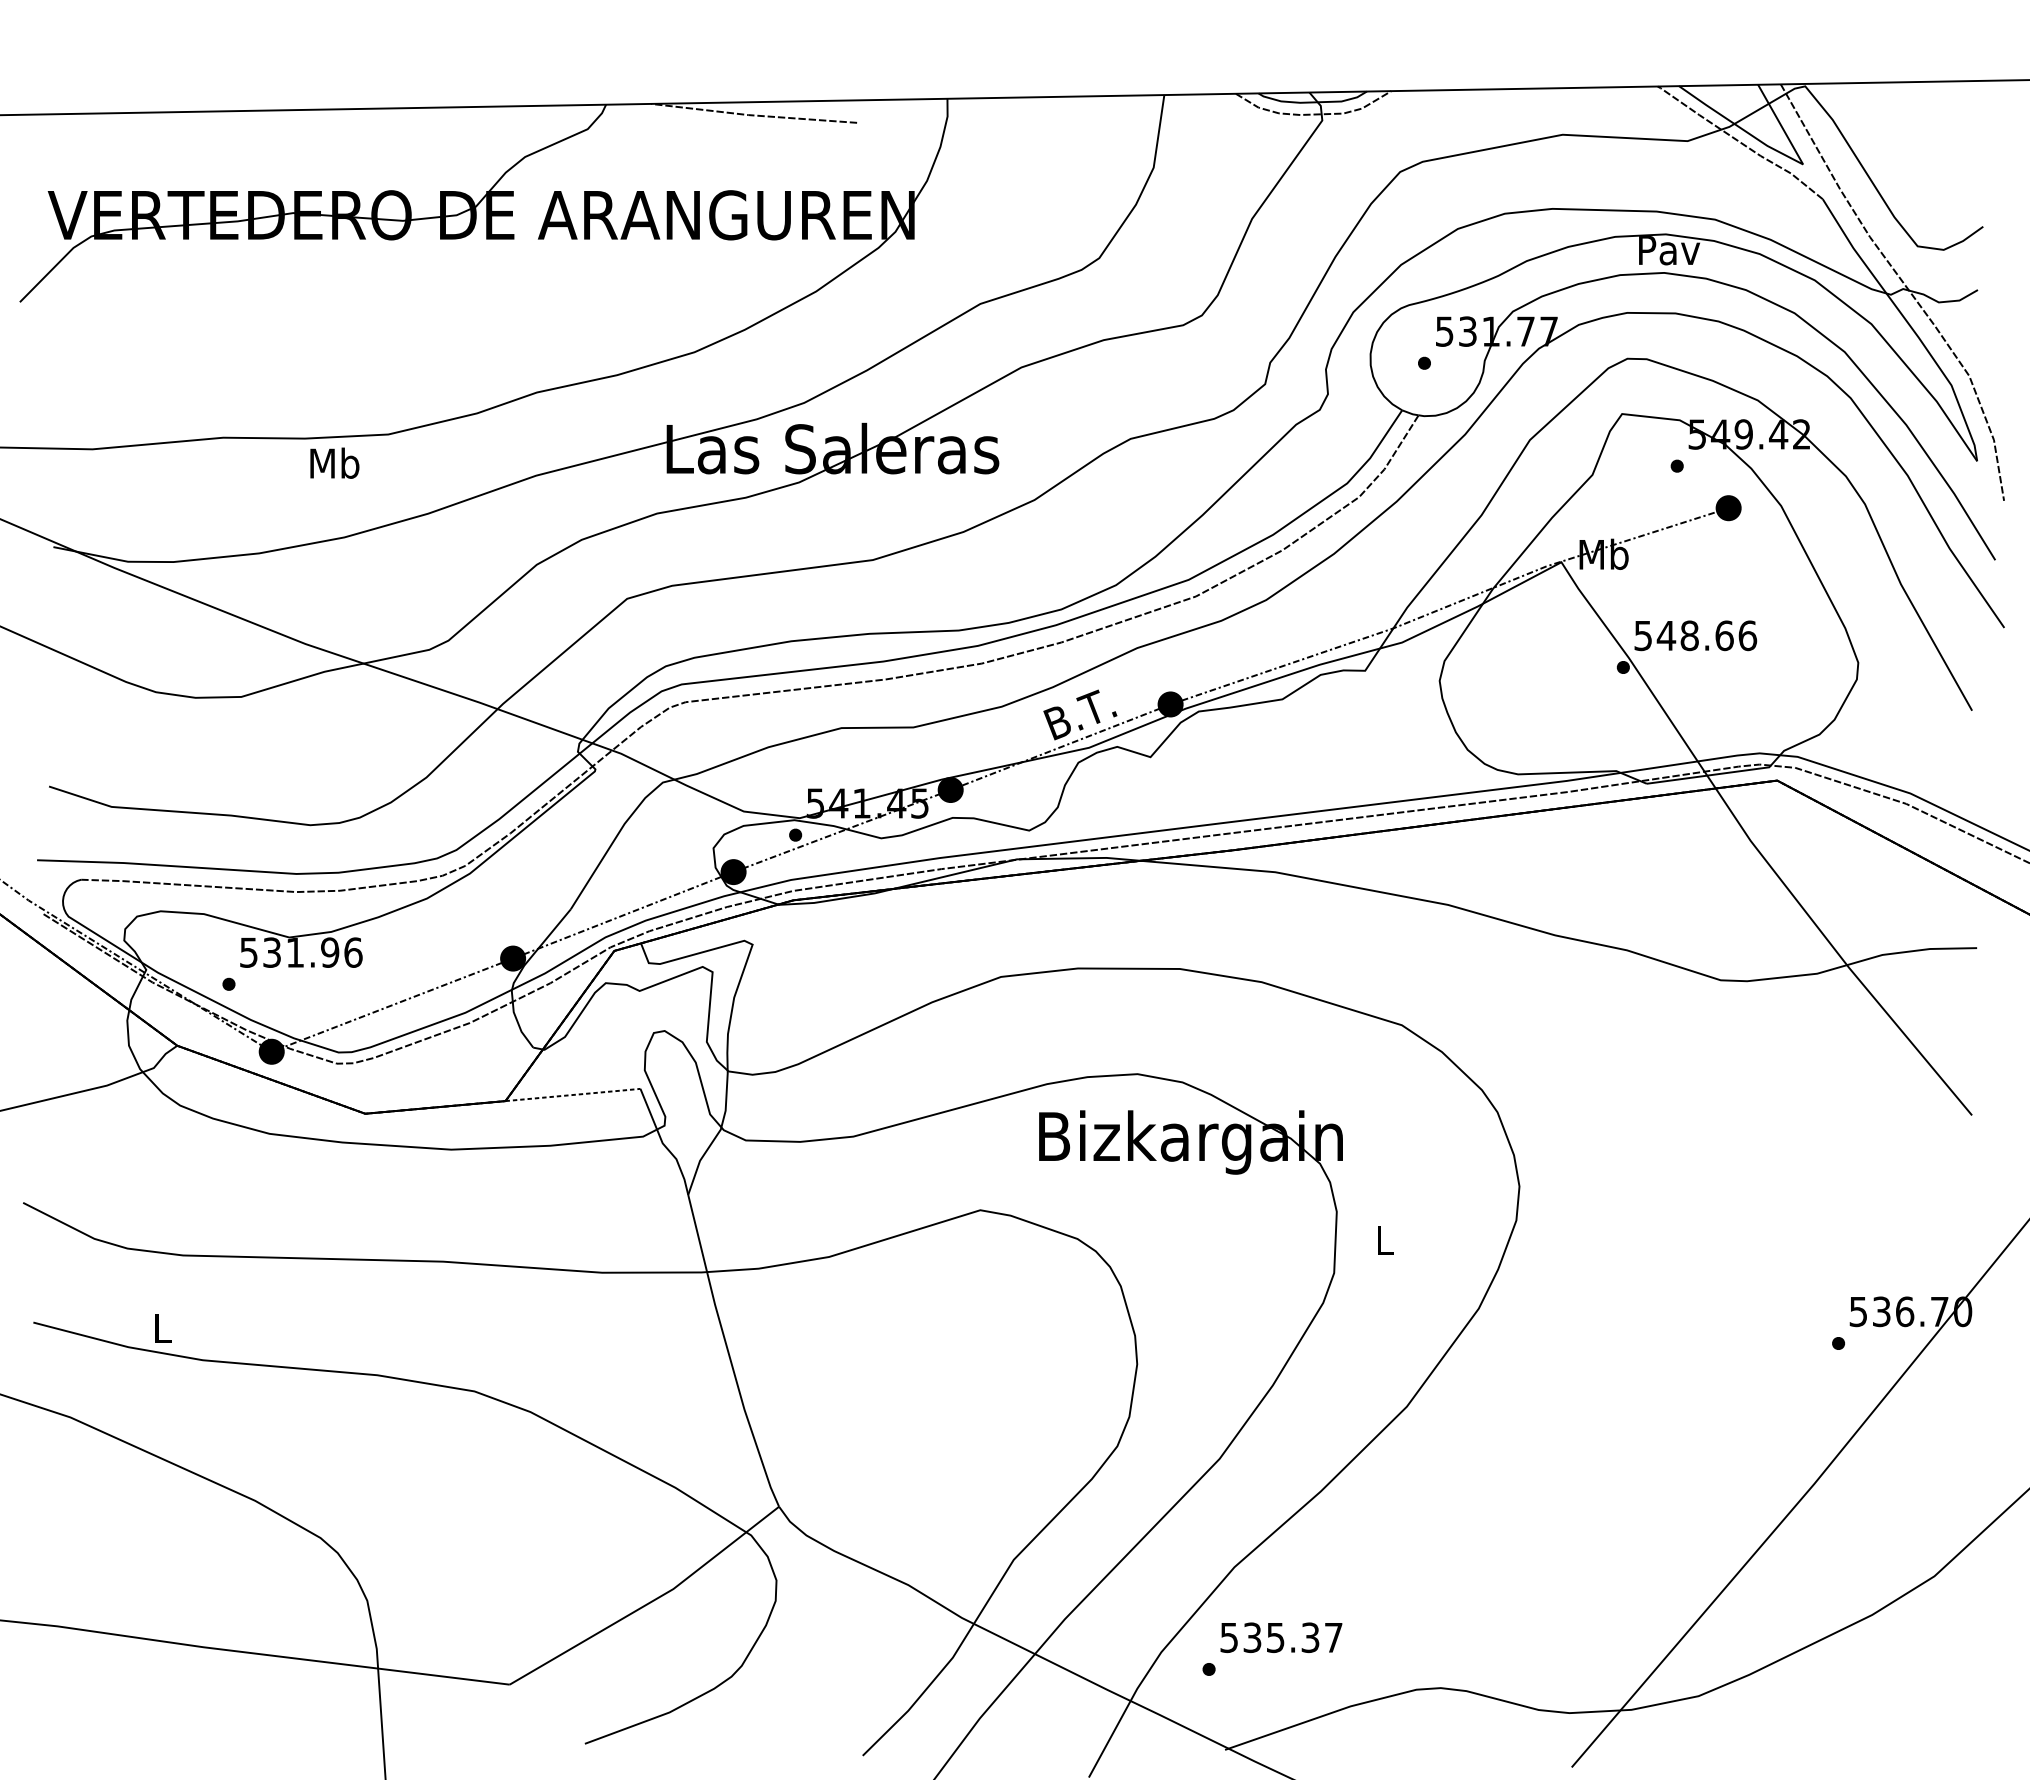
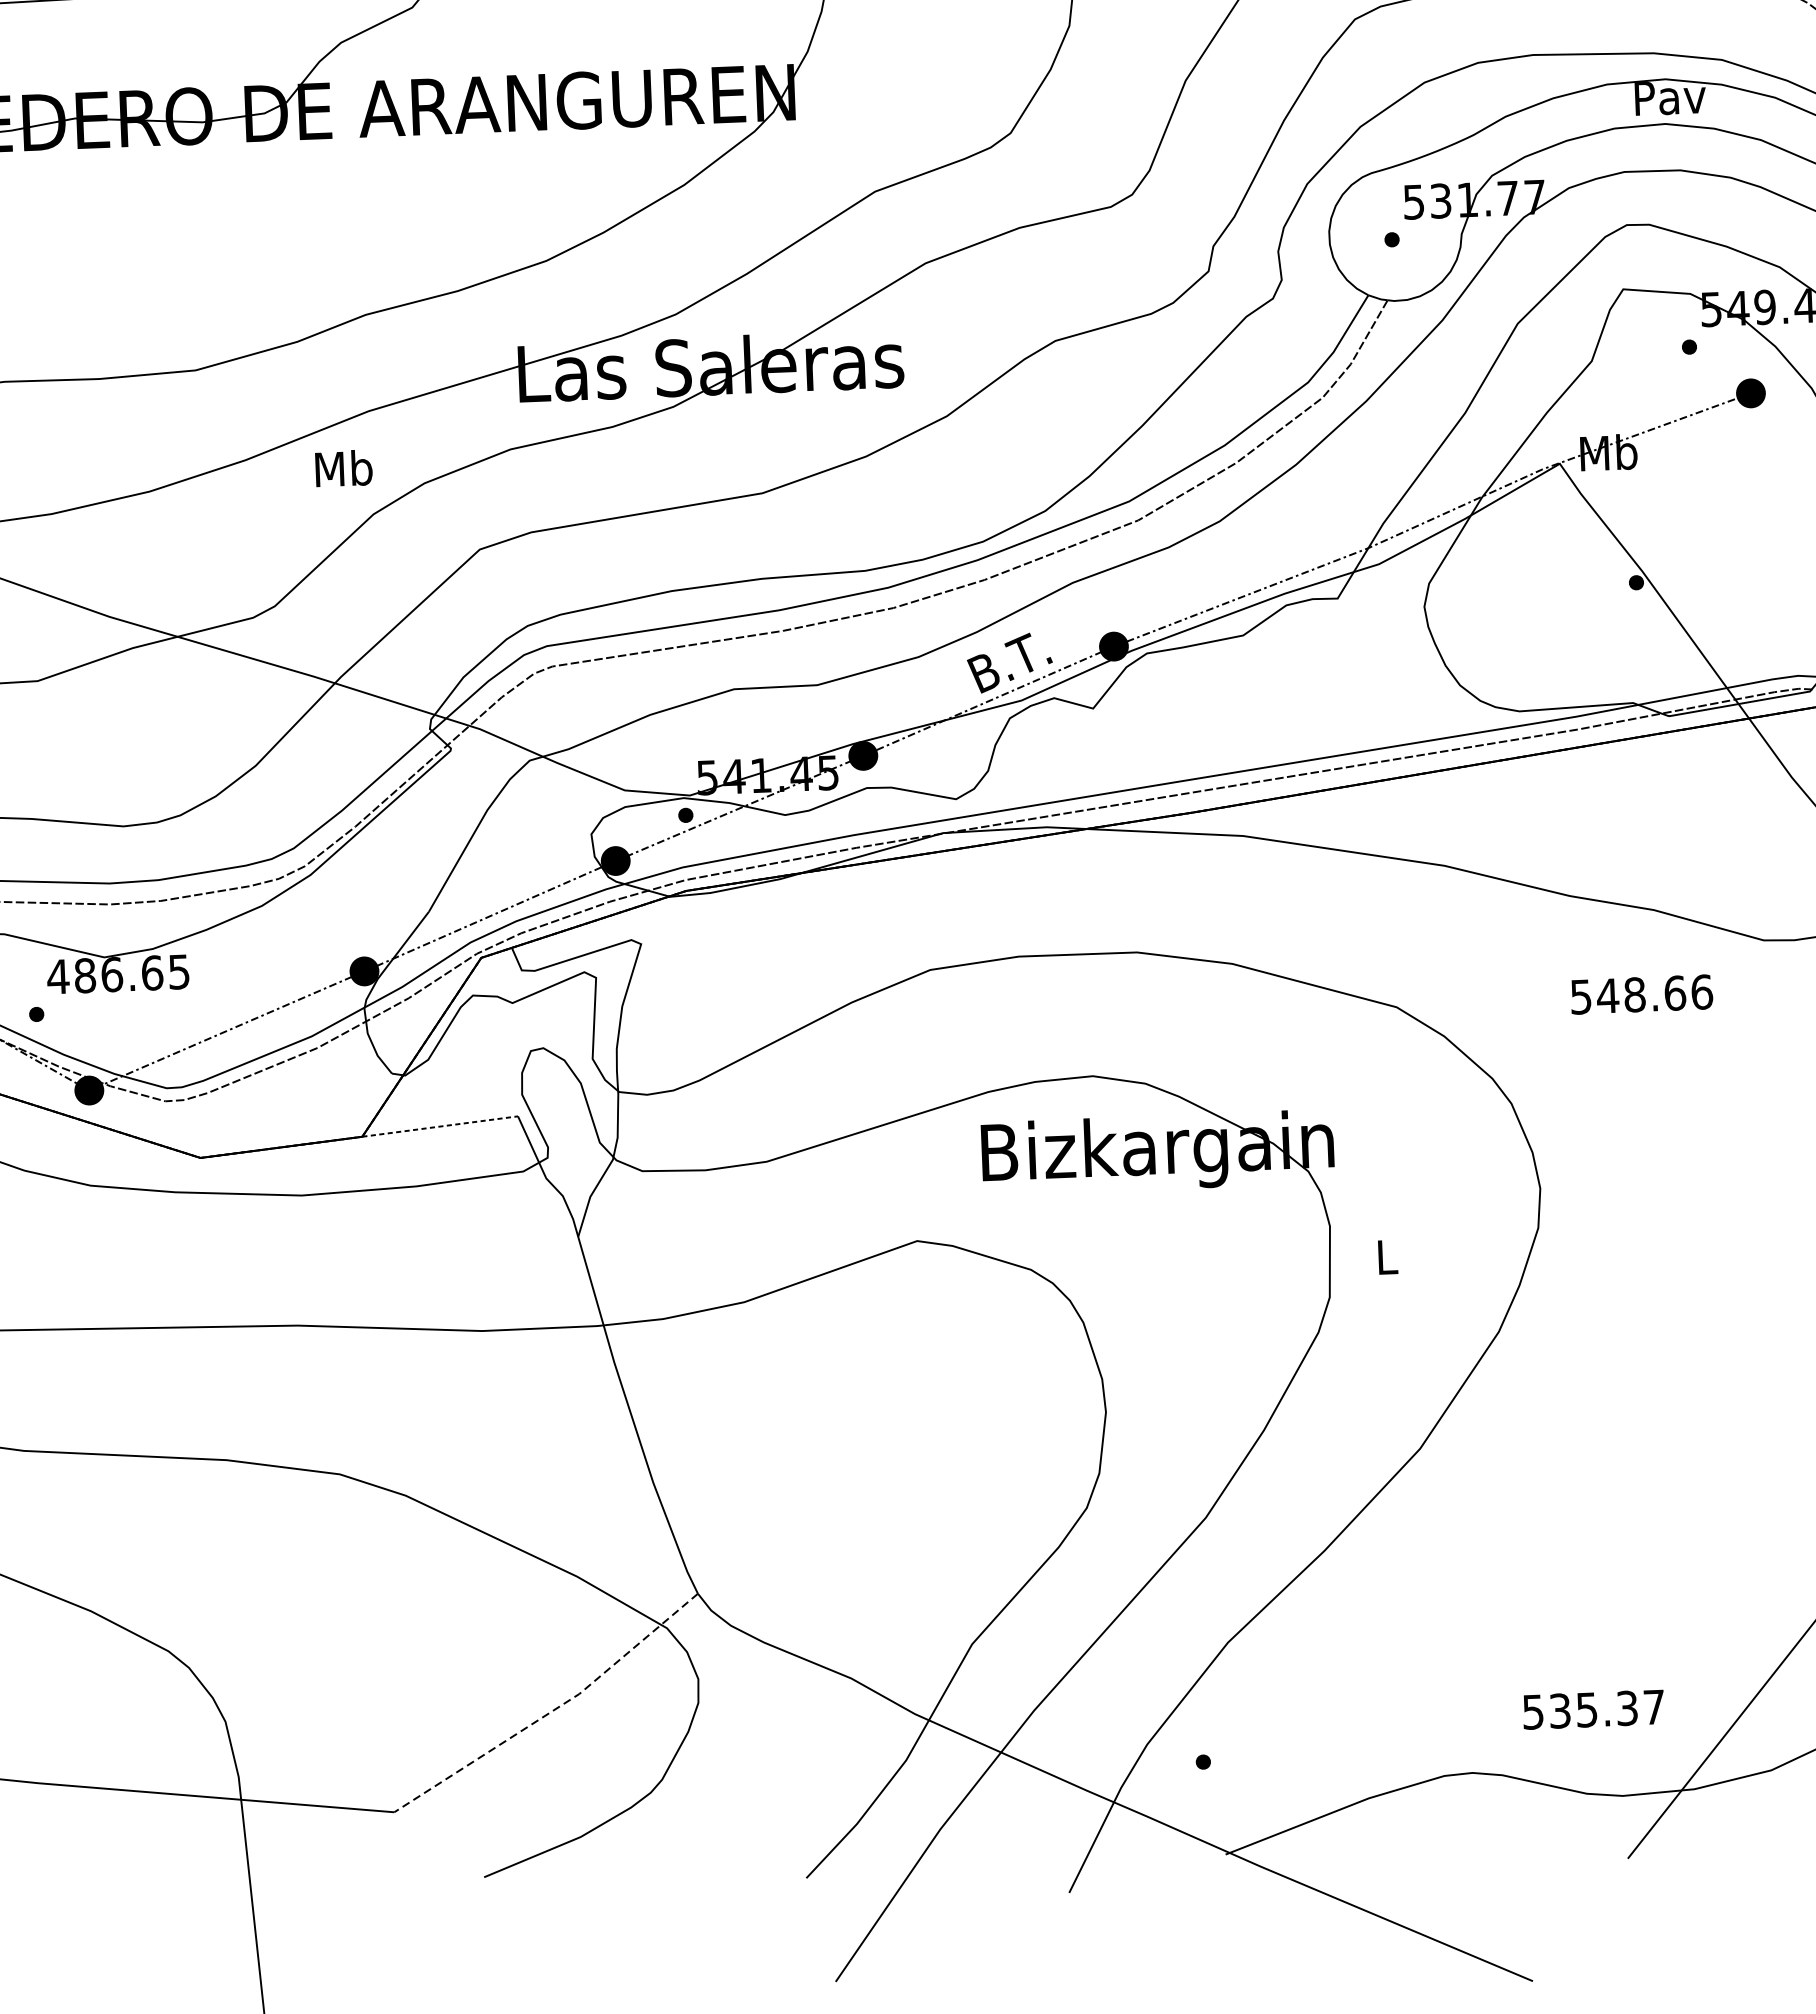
text: (334, 462) -> (343, 467), moved
text: (1695, 635) -> (1641, 994), moved
text: (300, 952) -> (118, 974), 531.96 -> 486.65
line: (649, 1603) -> (552, 1711), solid -> dashed
text: (1281, 1637) -> (1593, 1709), moved

